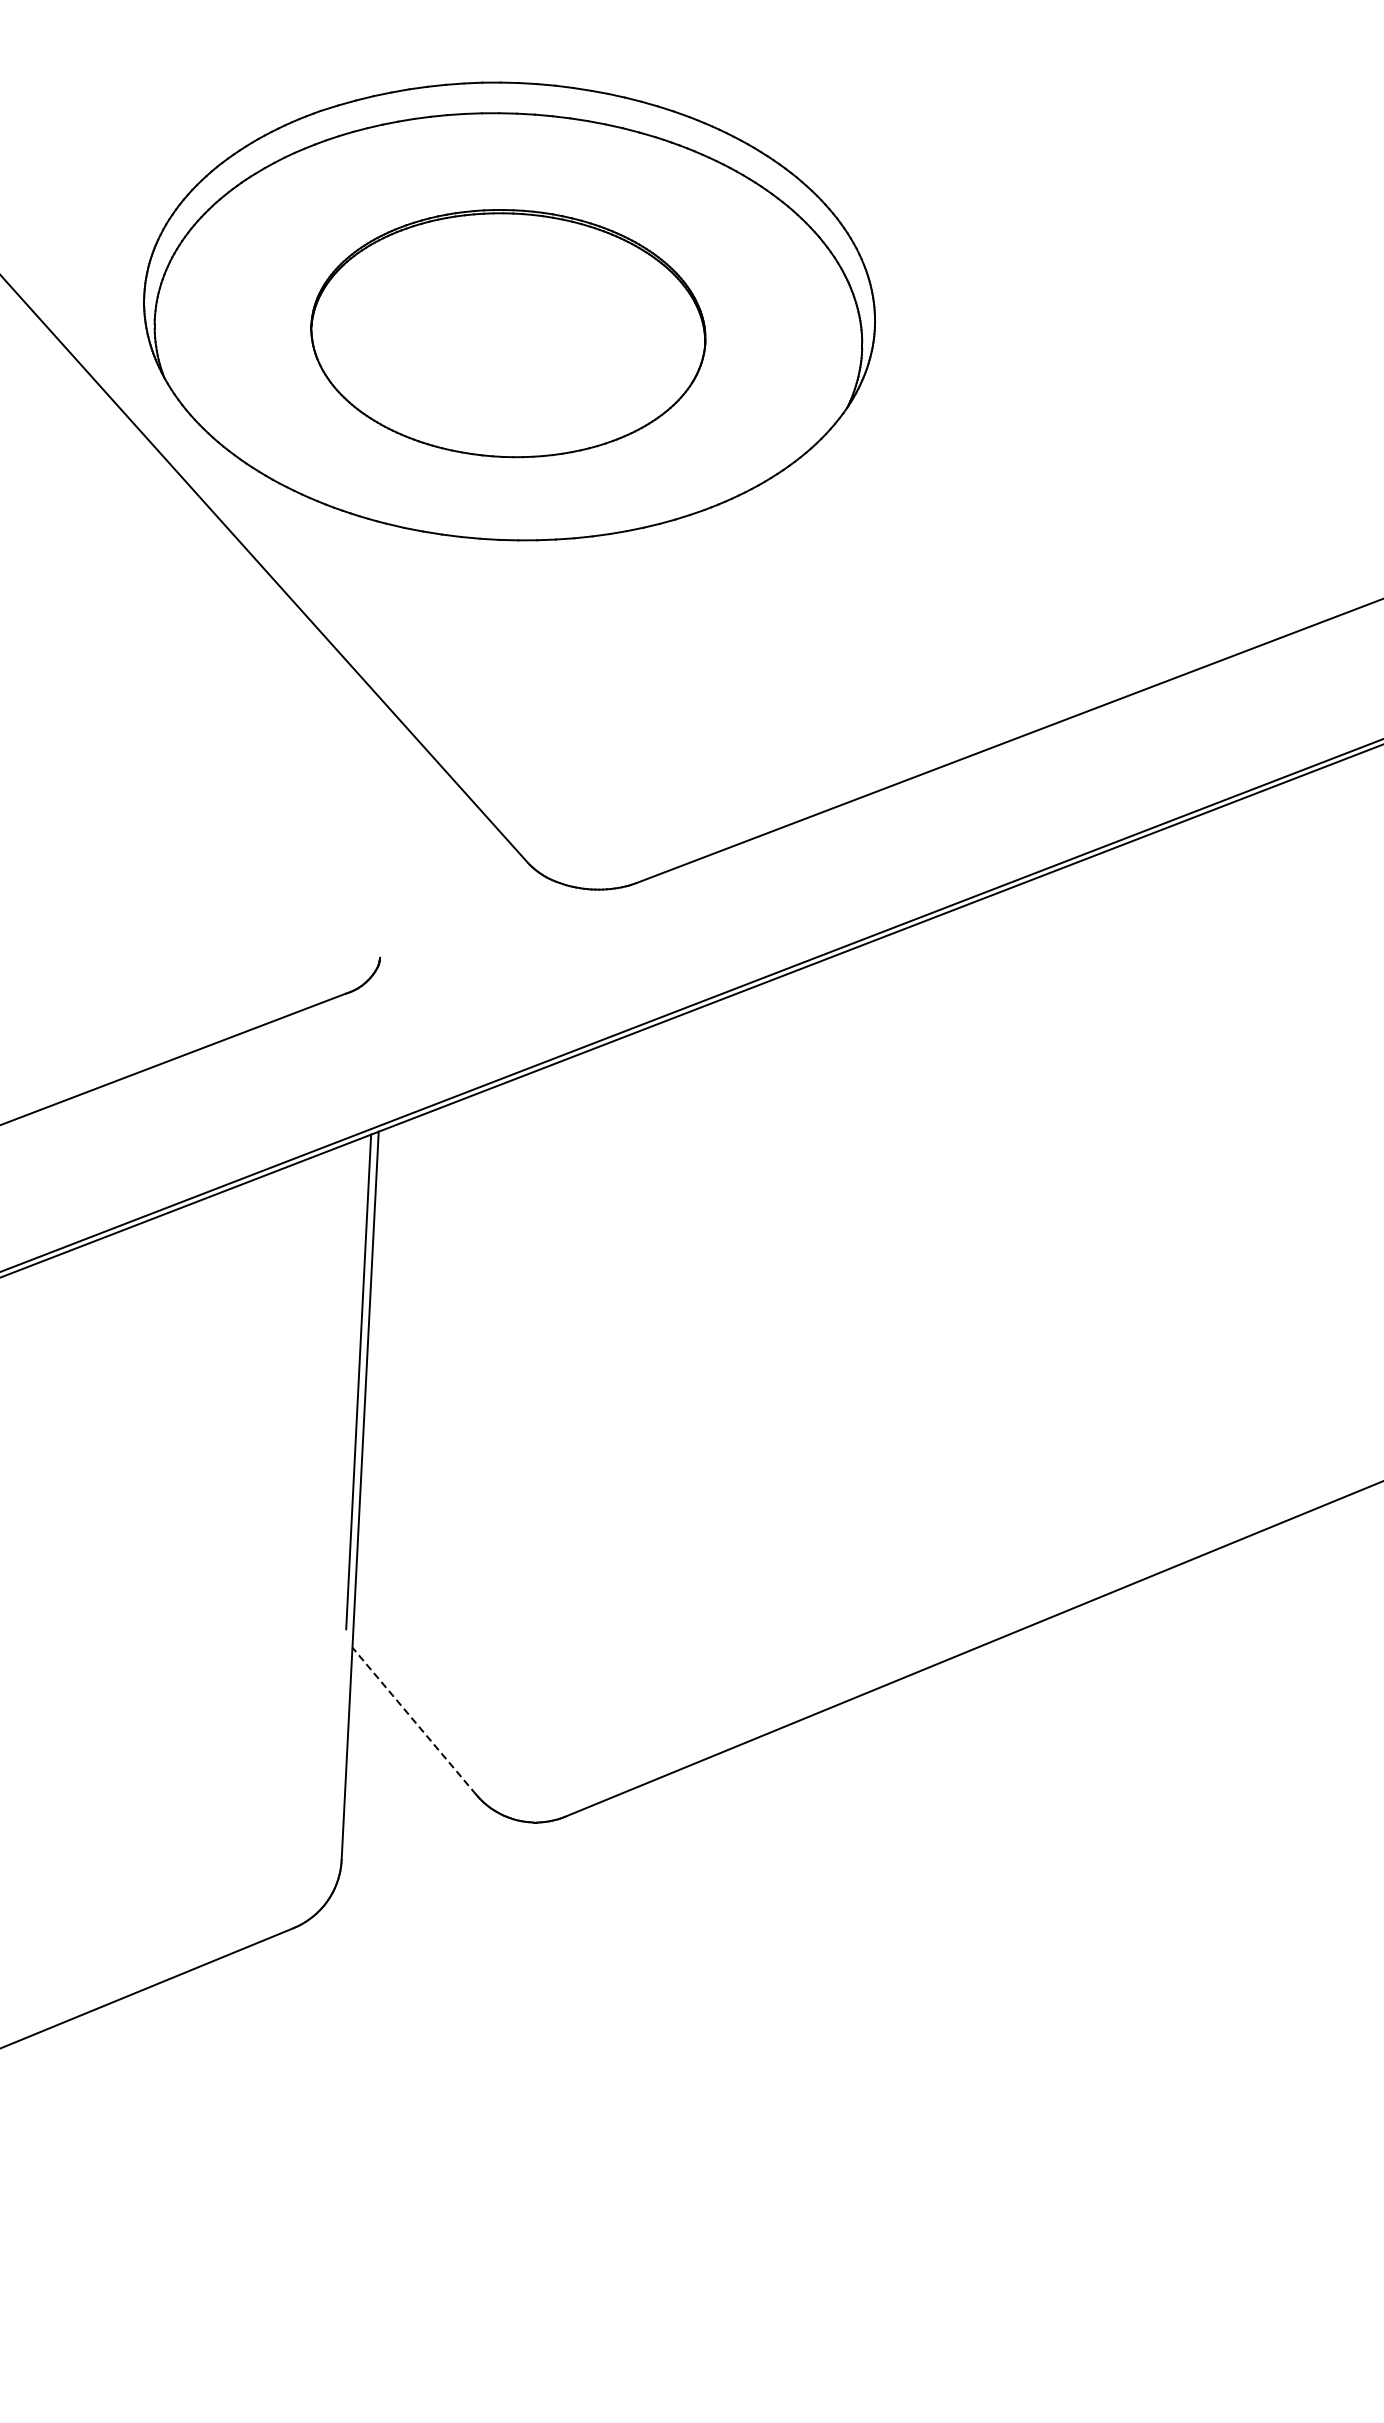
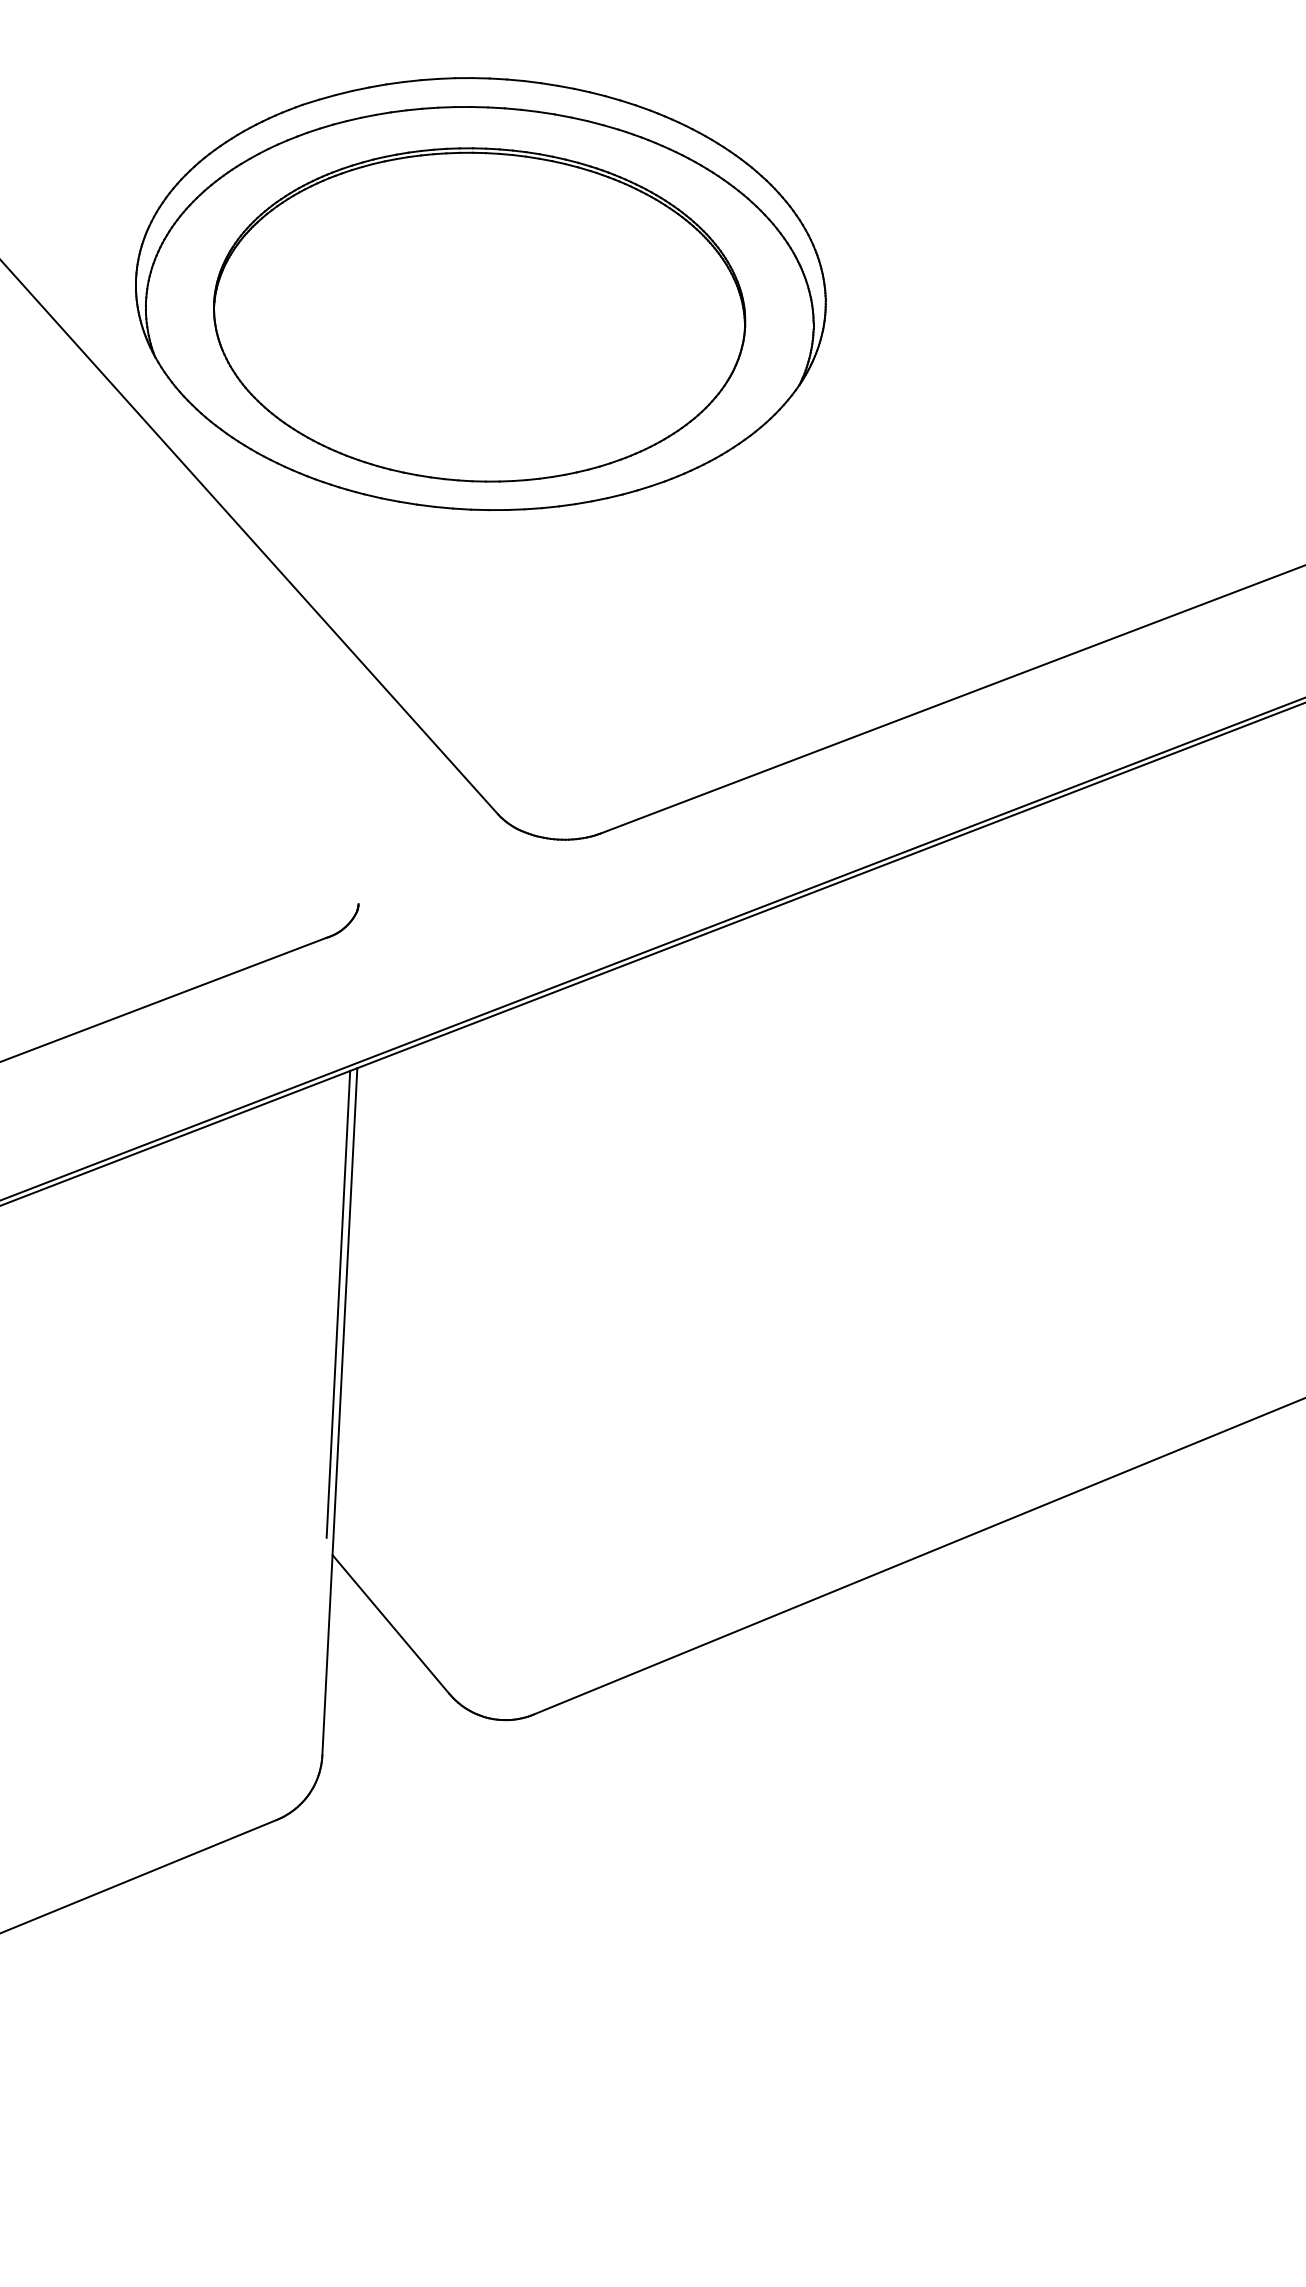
part: (508, 333) -> (479, 314), size x1.43
line: (413, 1721) -> (390, 1624), dashed -> solid

